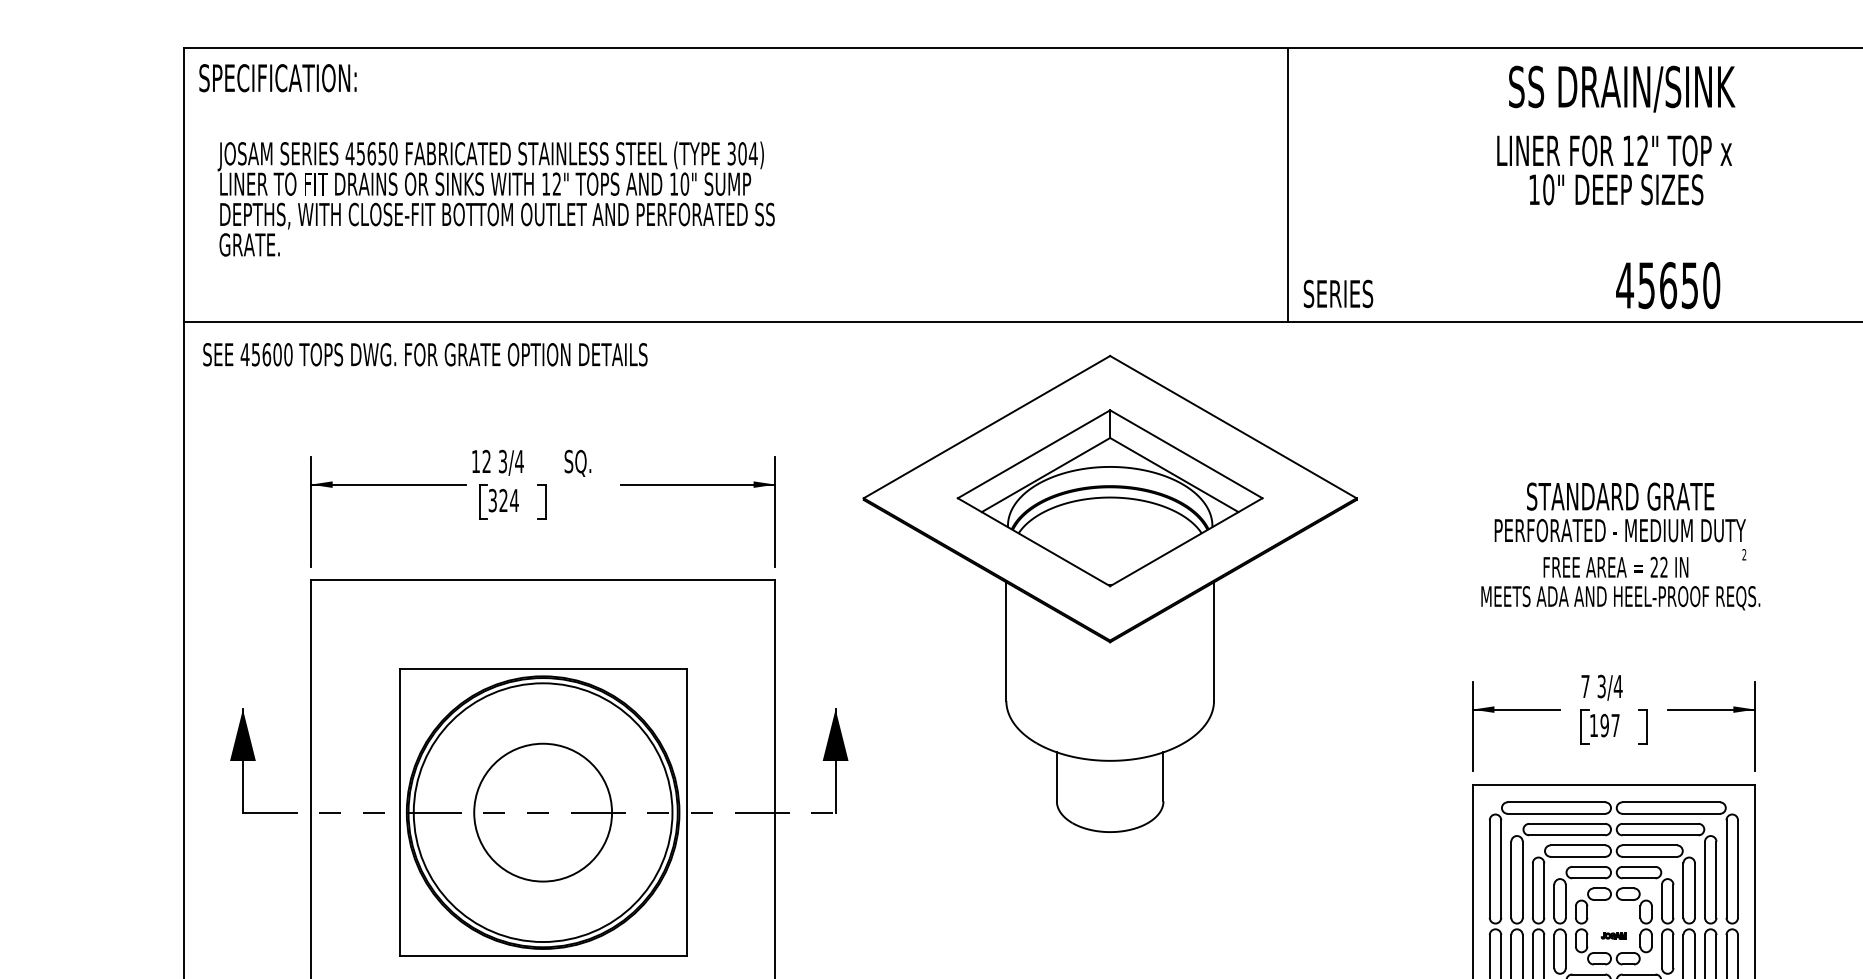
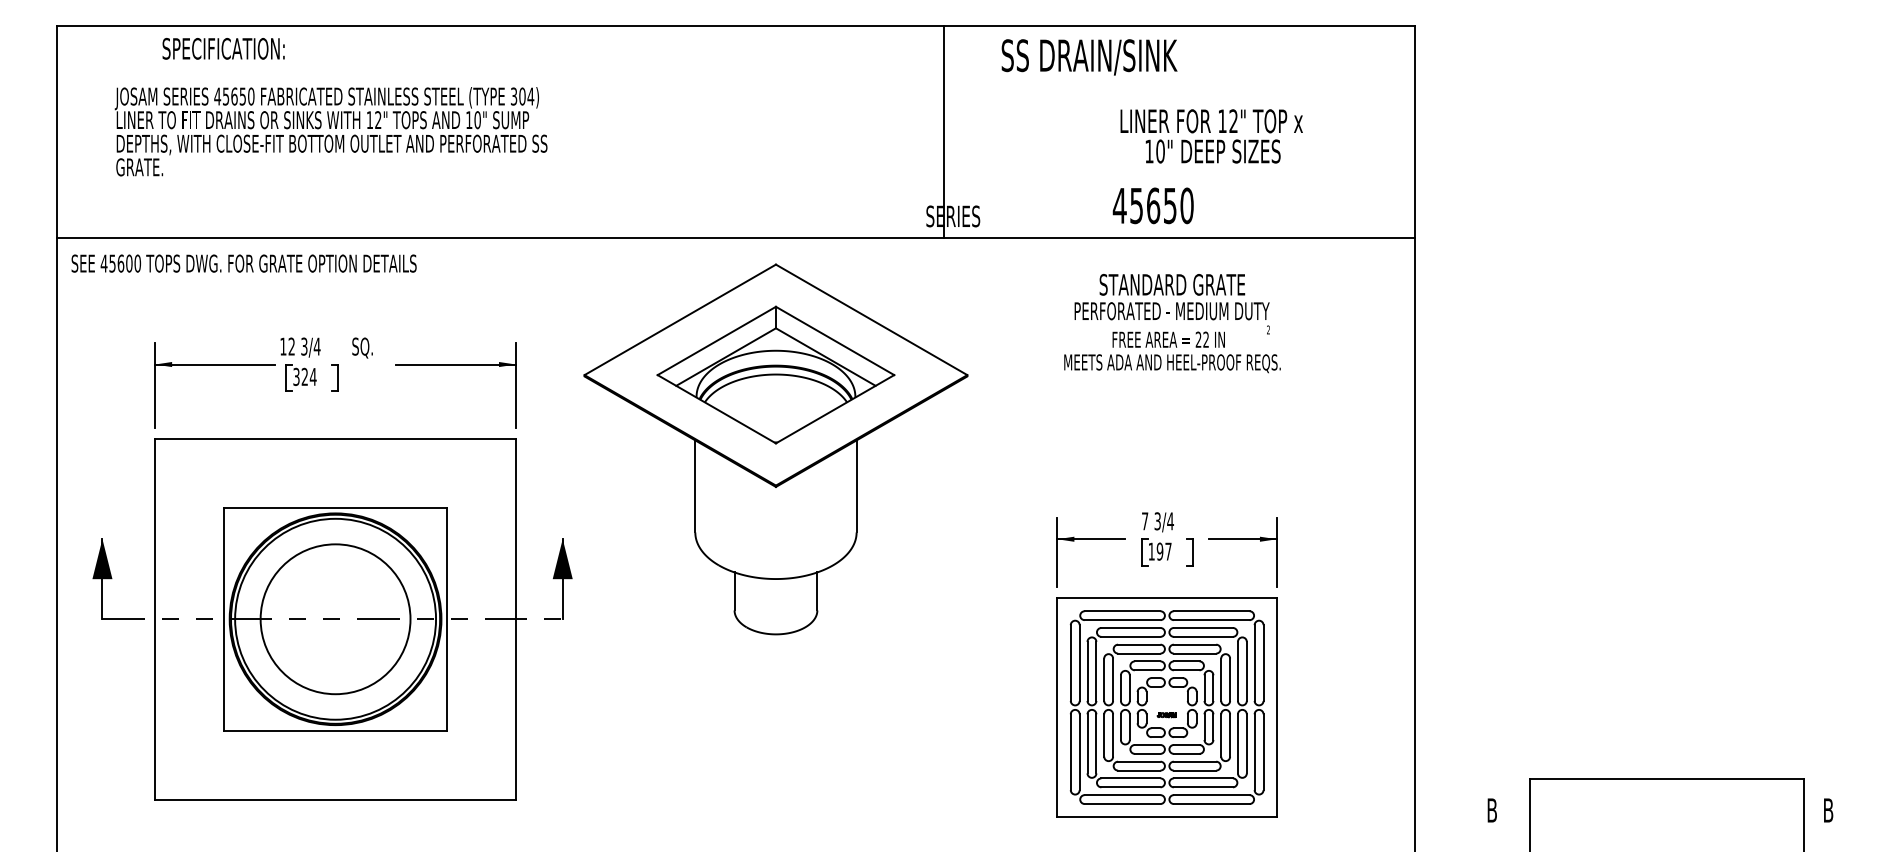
text: (277, 77) -> (223, 48), moved
text: (1622, 89) -> (1089, 57), moved
text: (1614, 170) -> (1211, 136), moved
line: (1287, 184) -> (943, 131), moved
text: (495, 198) -> (330, 131), moved
text: (1667, 285) -> (1152, 205), moved
text: (1620, 546) -> (1172, 323), moved
circle: (543, 811) -> (335, 618), size x1.4

